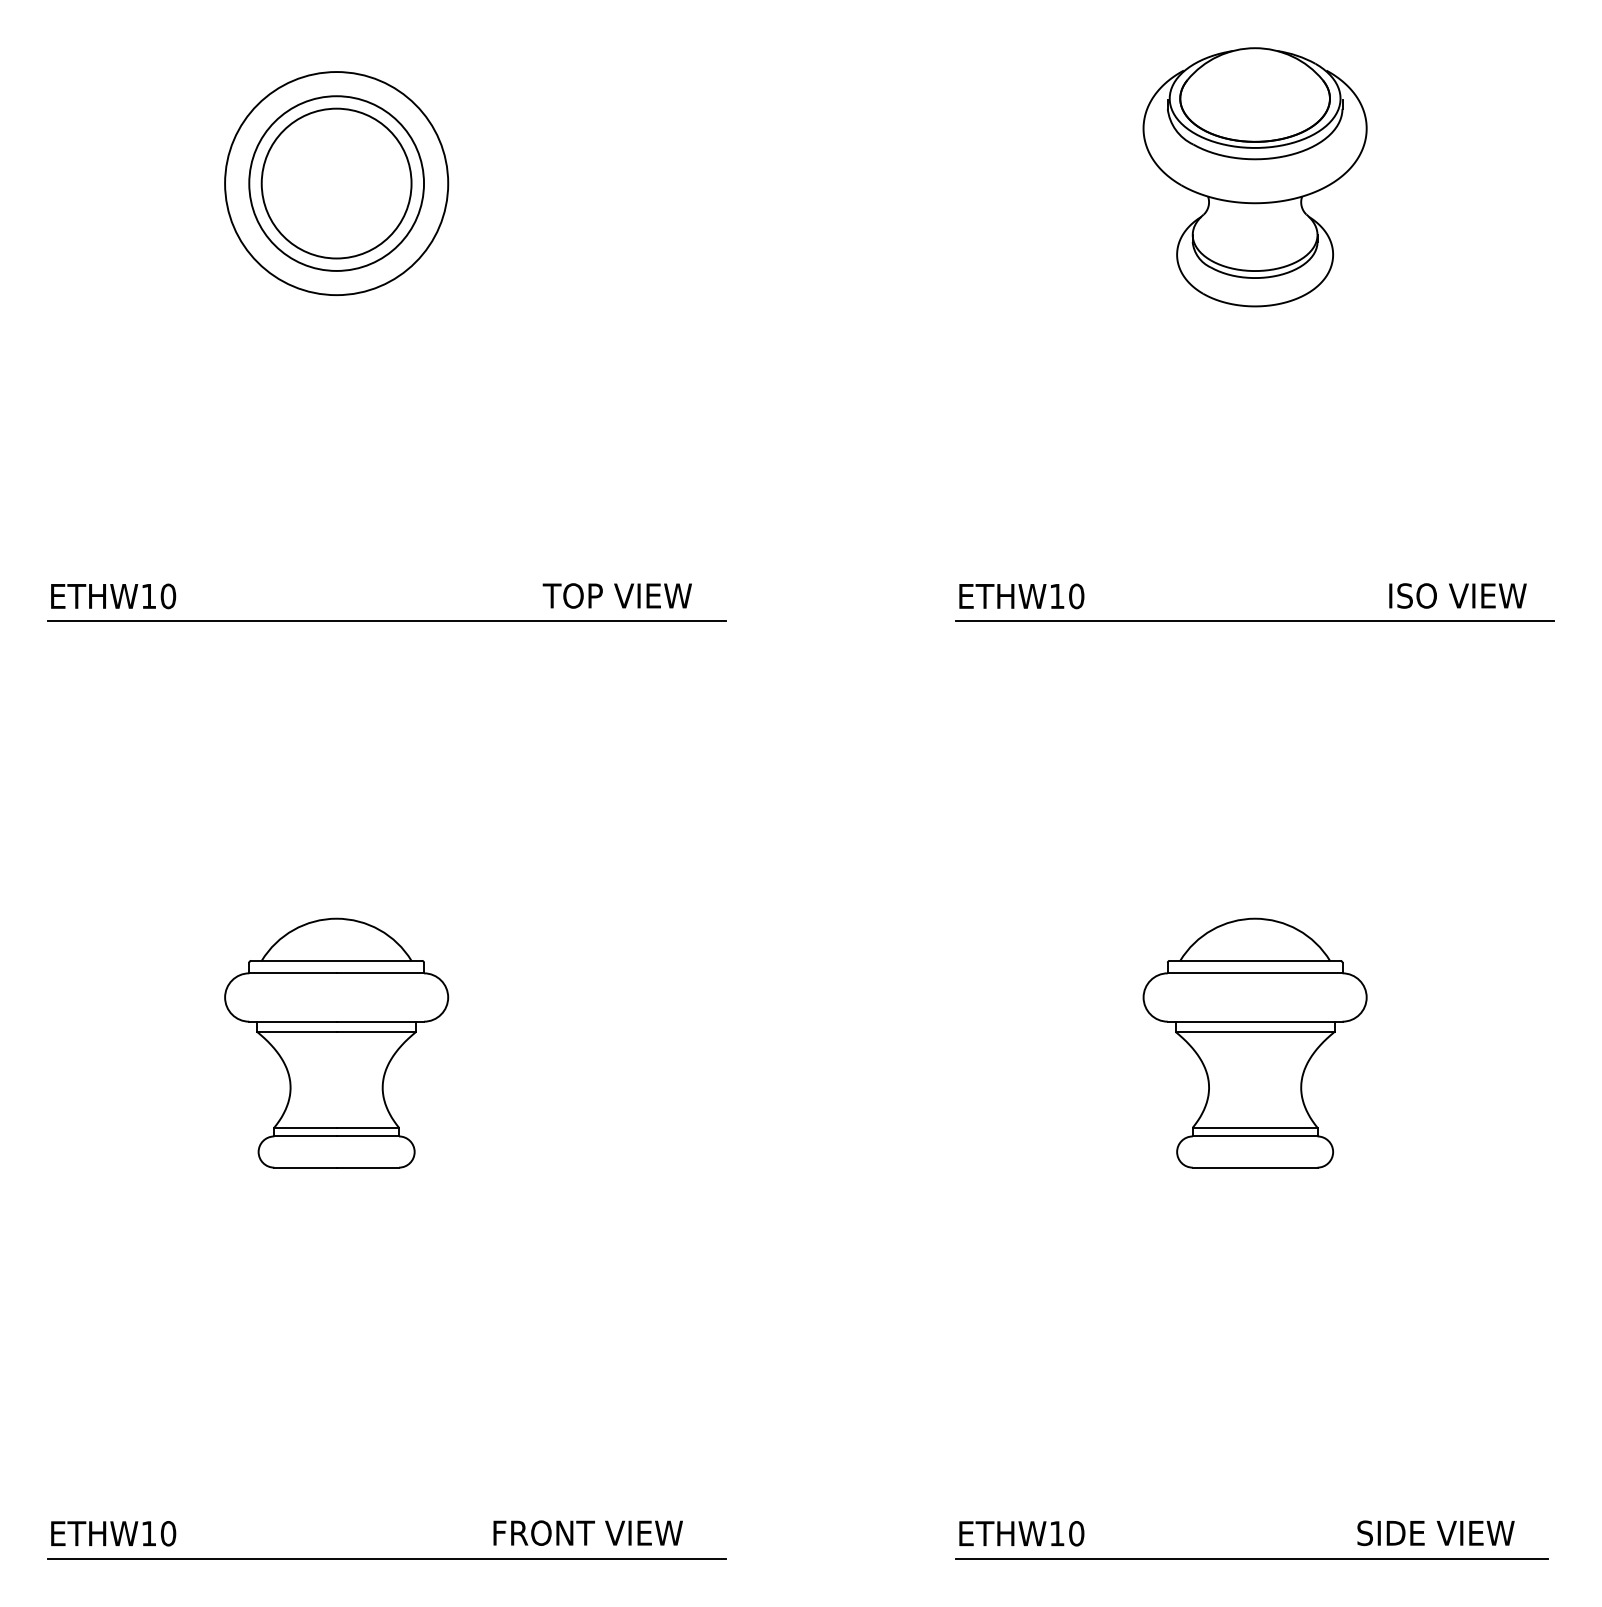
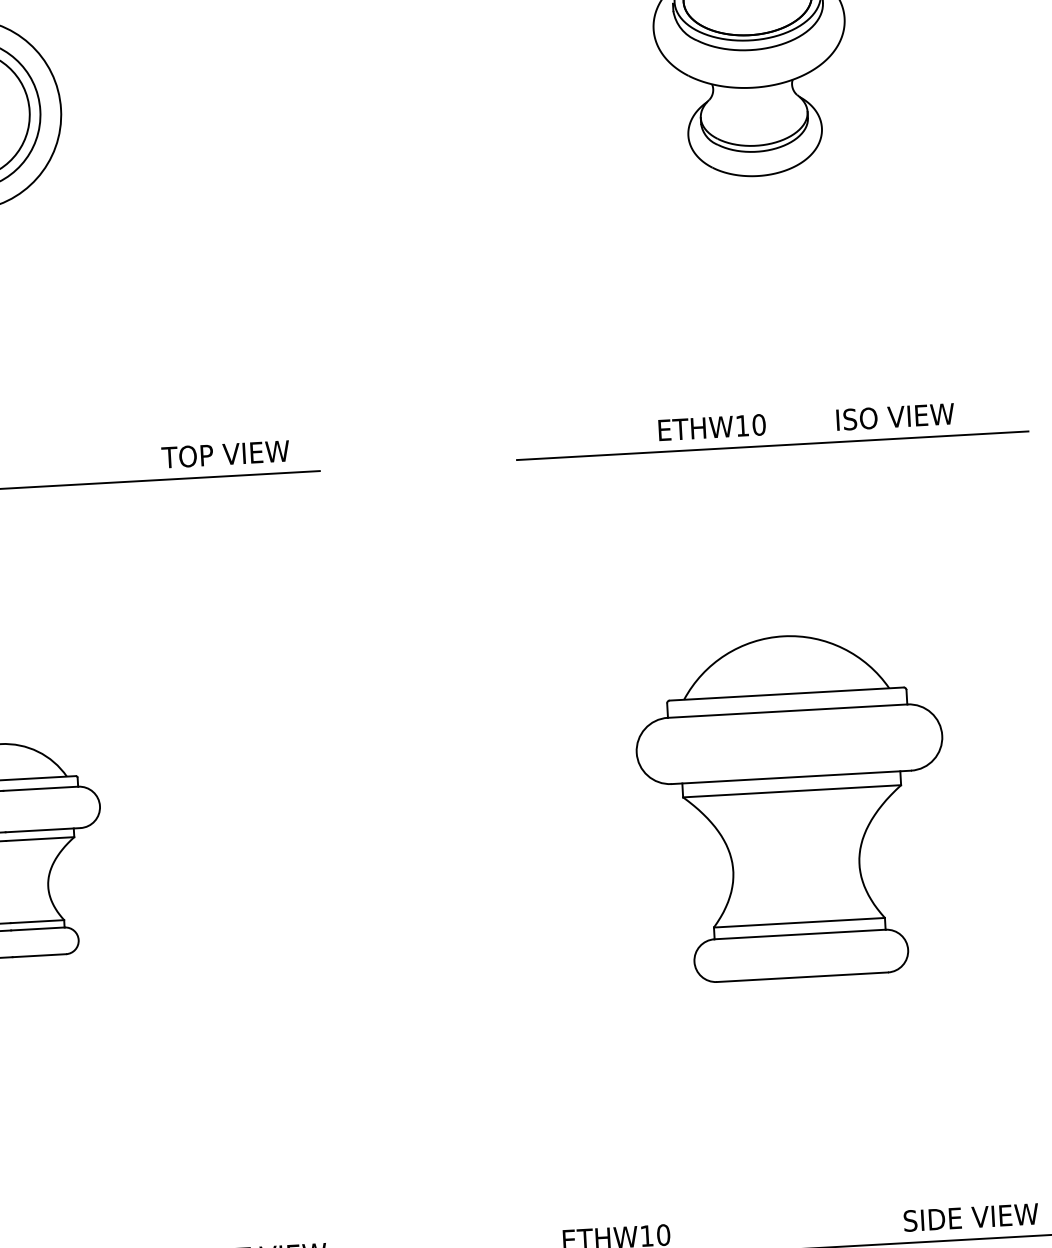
text: (1457, 595) -> (895, 416), moved
text: (1021, 596) -> (711, 427), moved
part: (1254, 1042) -> (792, 806), size x1.6

